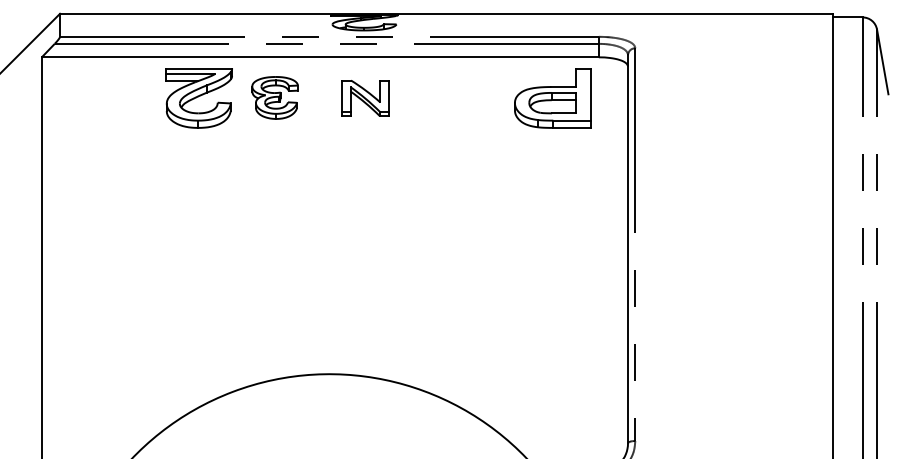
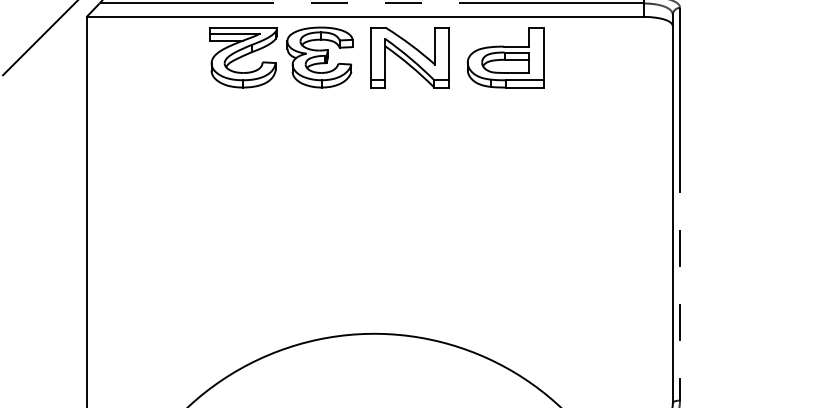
part: (274, 97) -> (319, 57), size x1.43
part: (365, 98) -> (410, 58), size x1.67
part: (552, 98) -> (505, 58), moved

